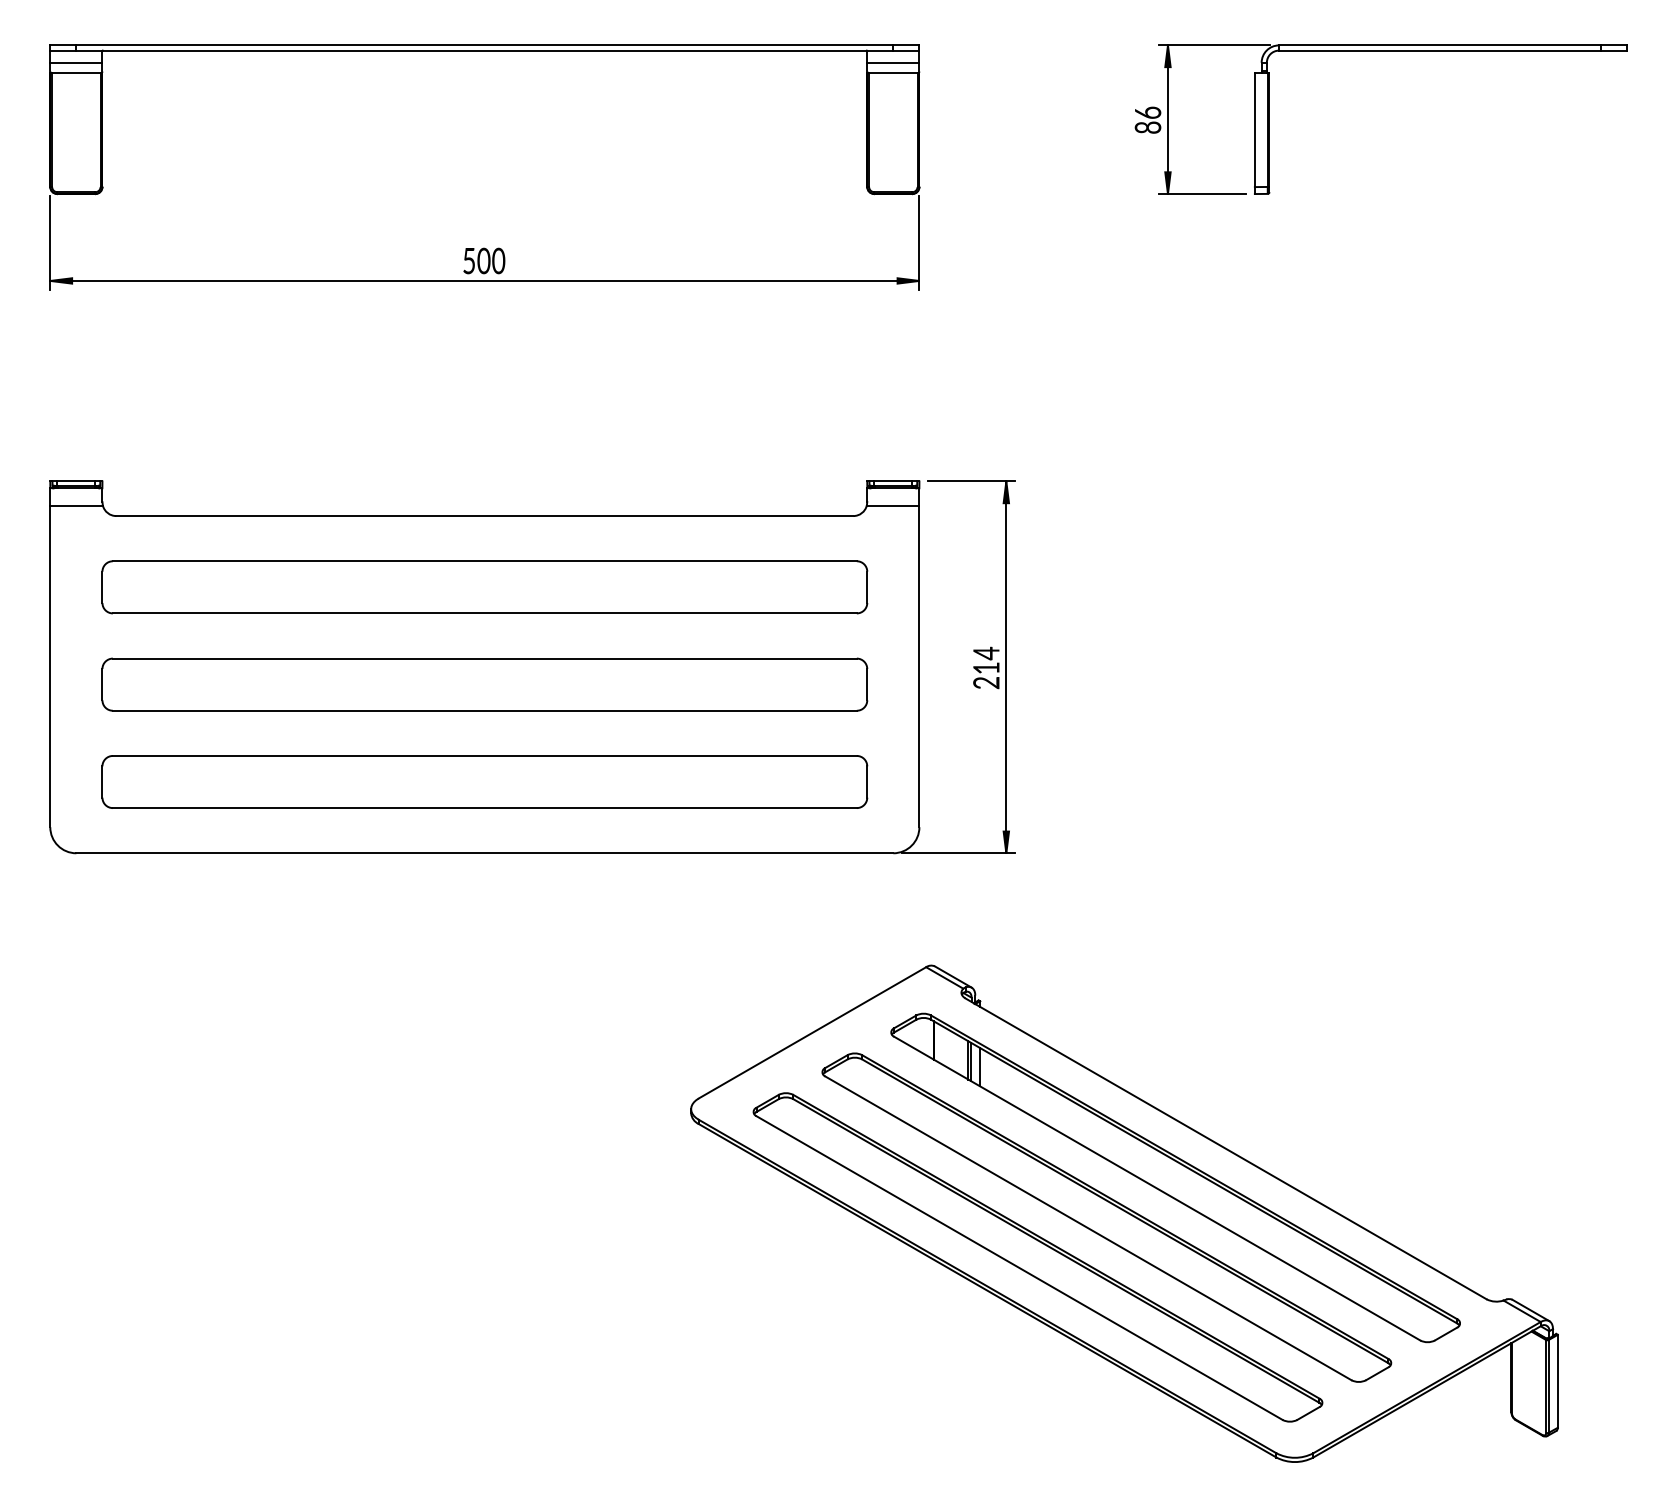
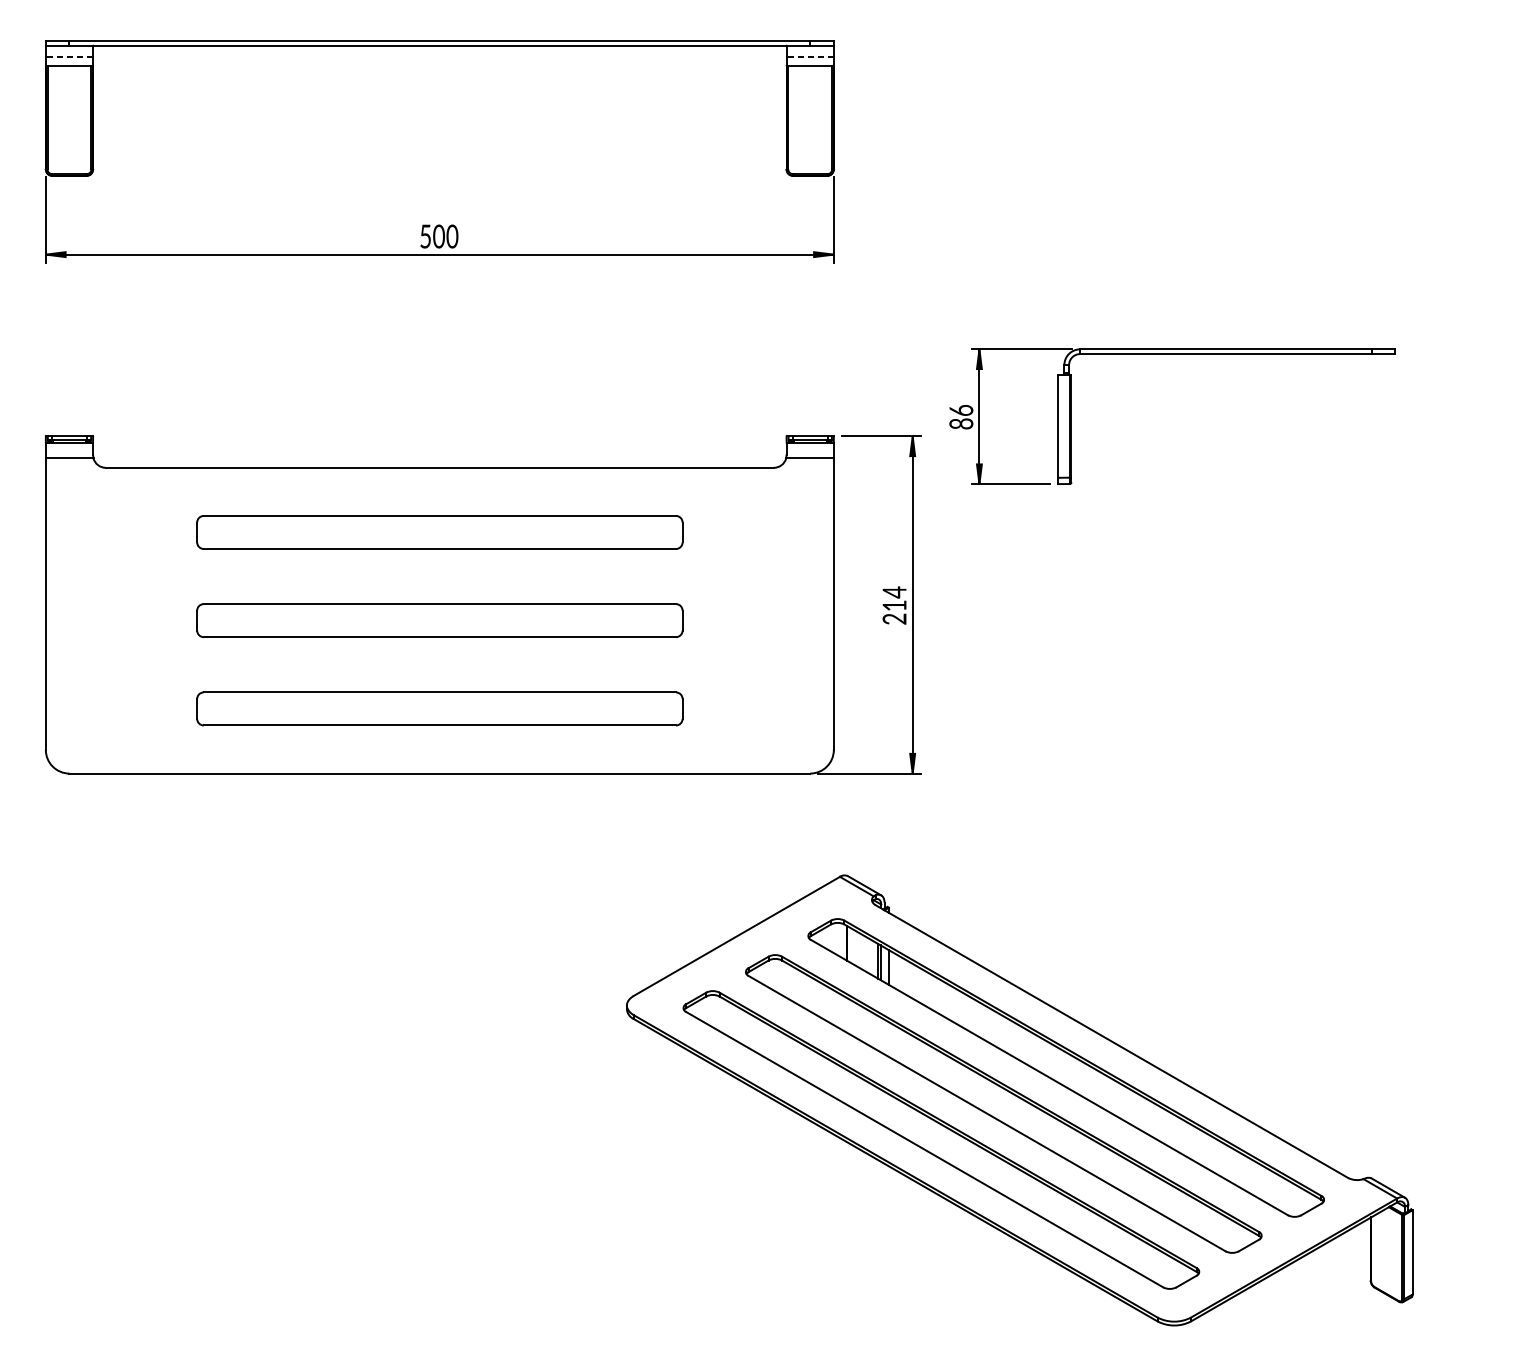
part: (1380, 51) -> (1172, 354), moved
line: (75, 62) -> (68, 56), solid -> dashed
line: (892, 62) -> (809, 56), solid -> dashed
part: (484, 587) -> (439, 532), size x0.7
part: (484, 684) -> (439, 620), size x0.7
part: (484, 781) -> (439, 708), size x0.7

